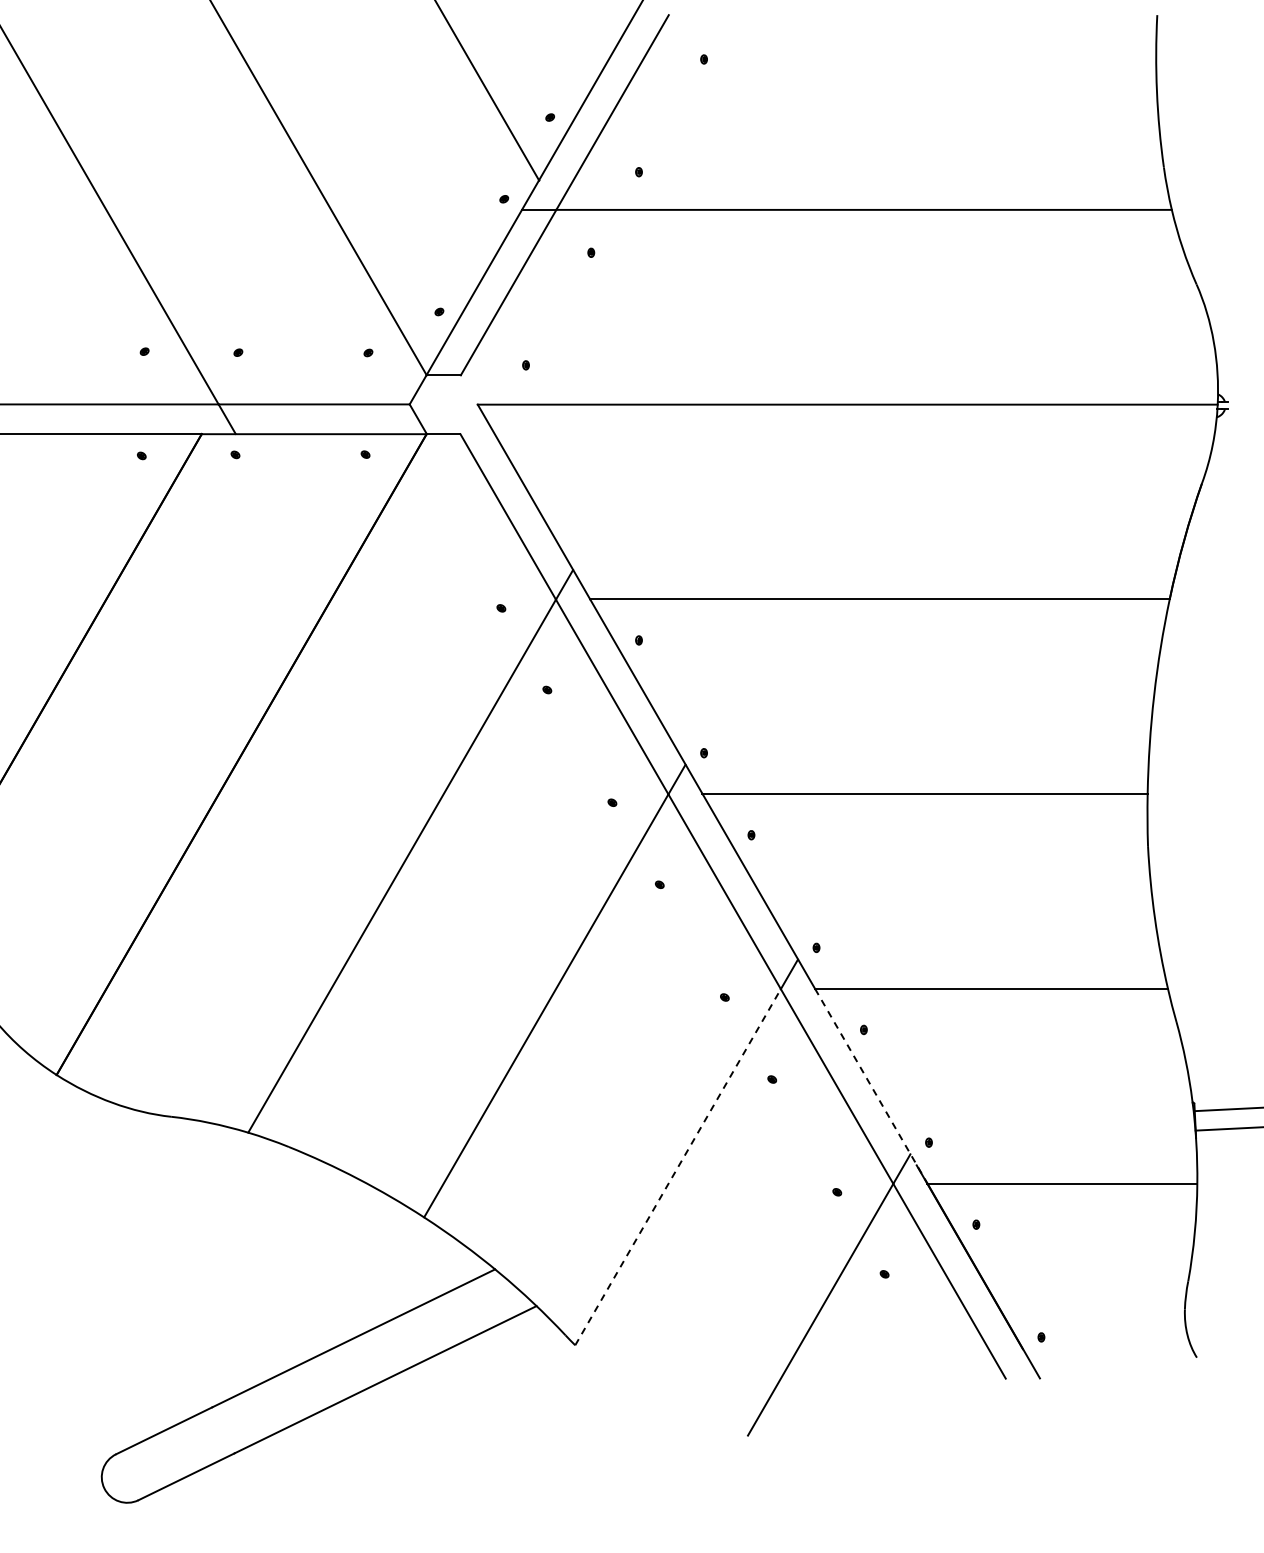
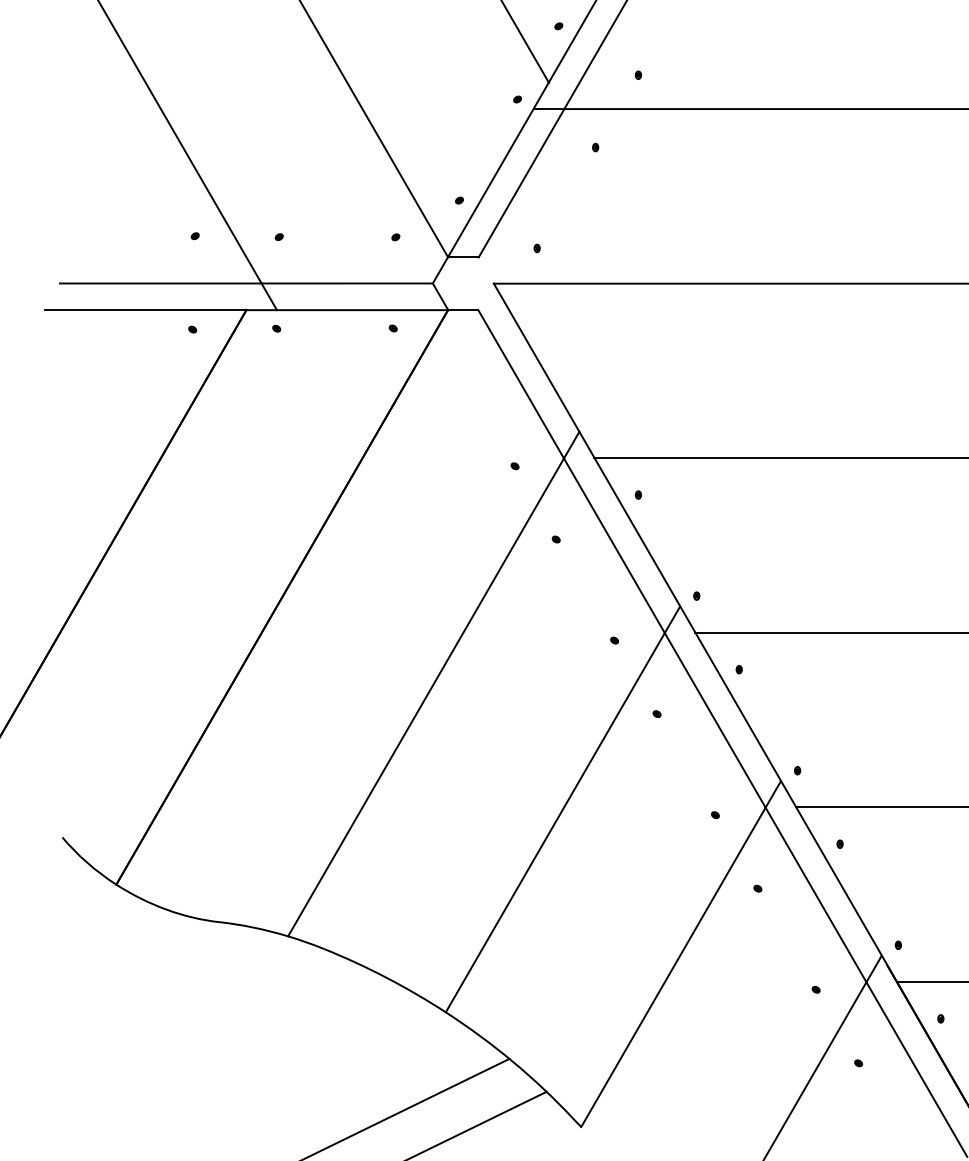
line: (871, 1086) -> (846, 894), dashed -> solid
line: (678, 1167) -> (673, 967), dashed -> solid

